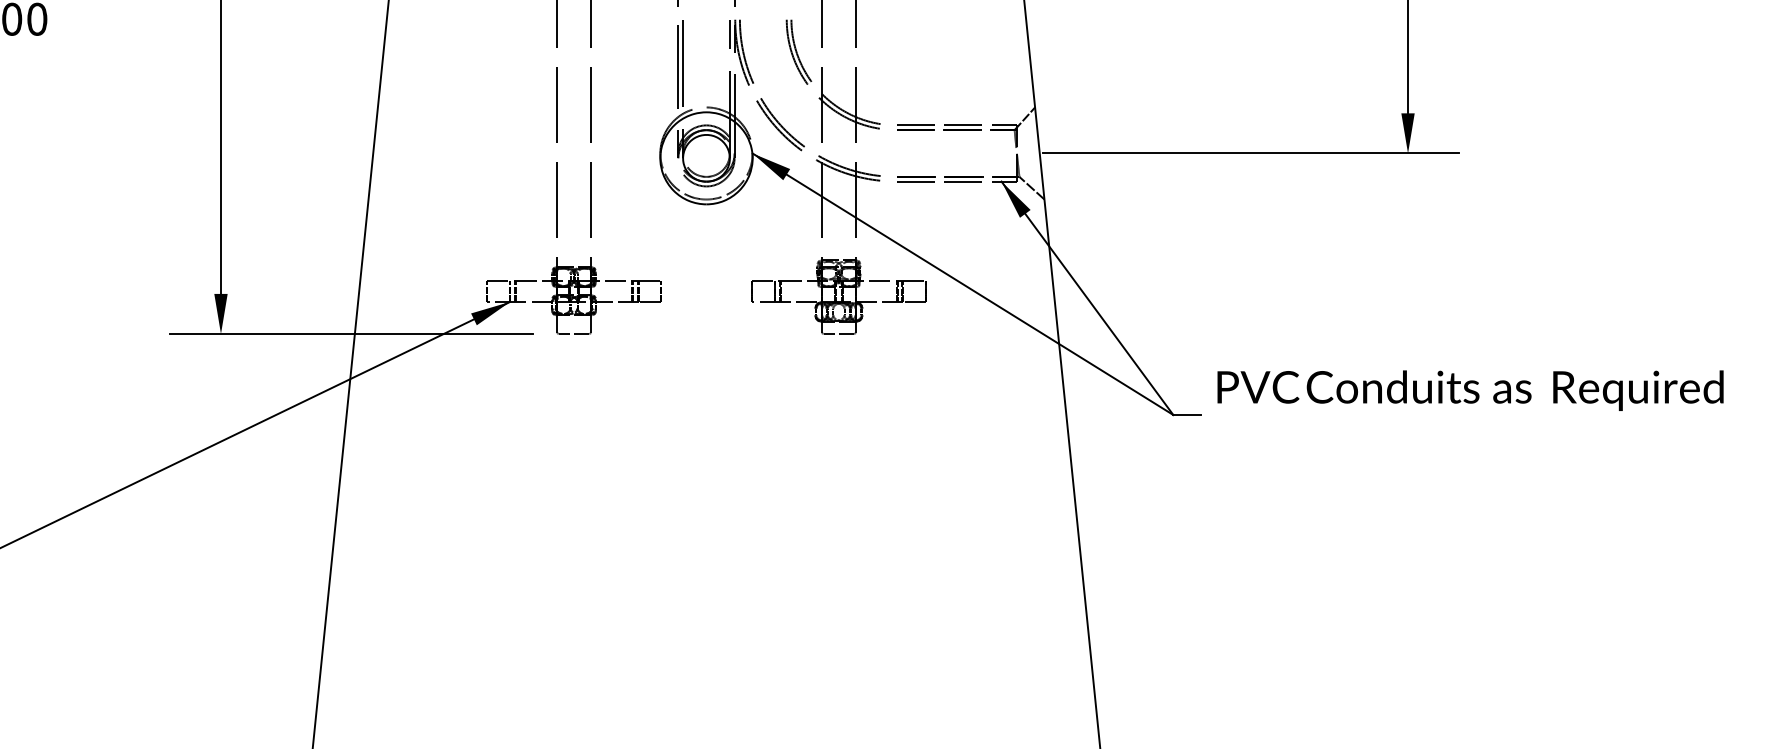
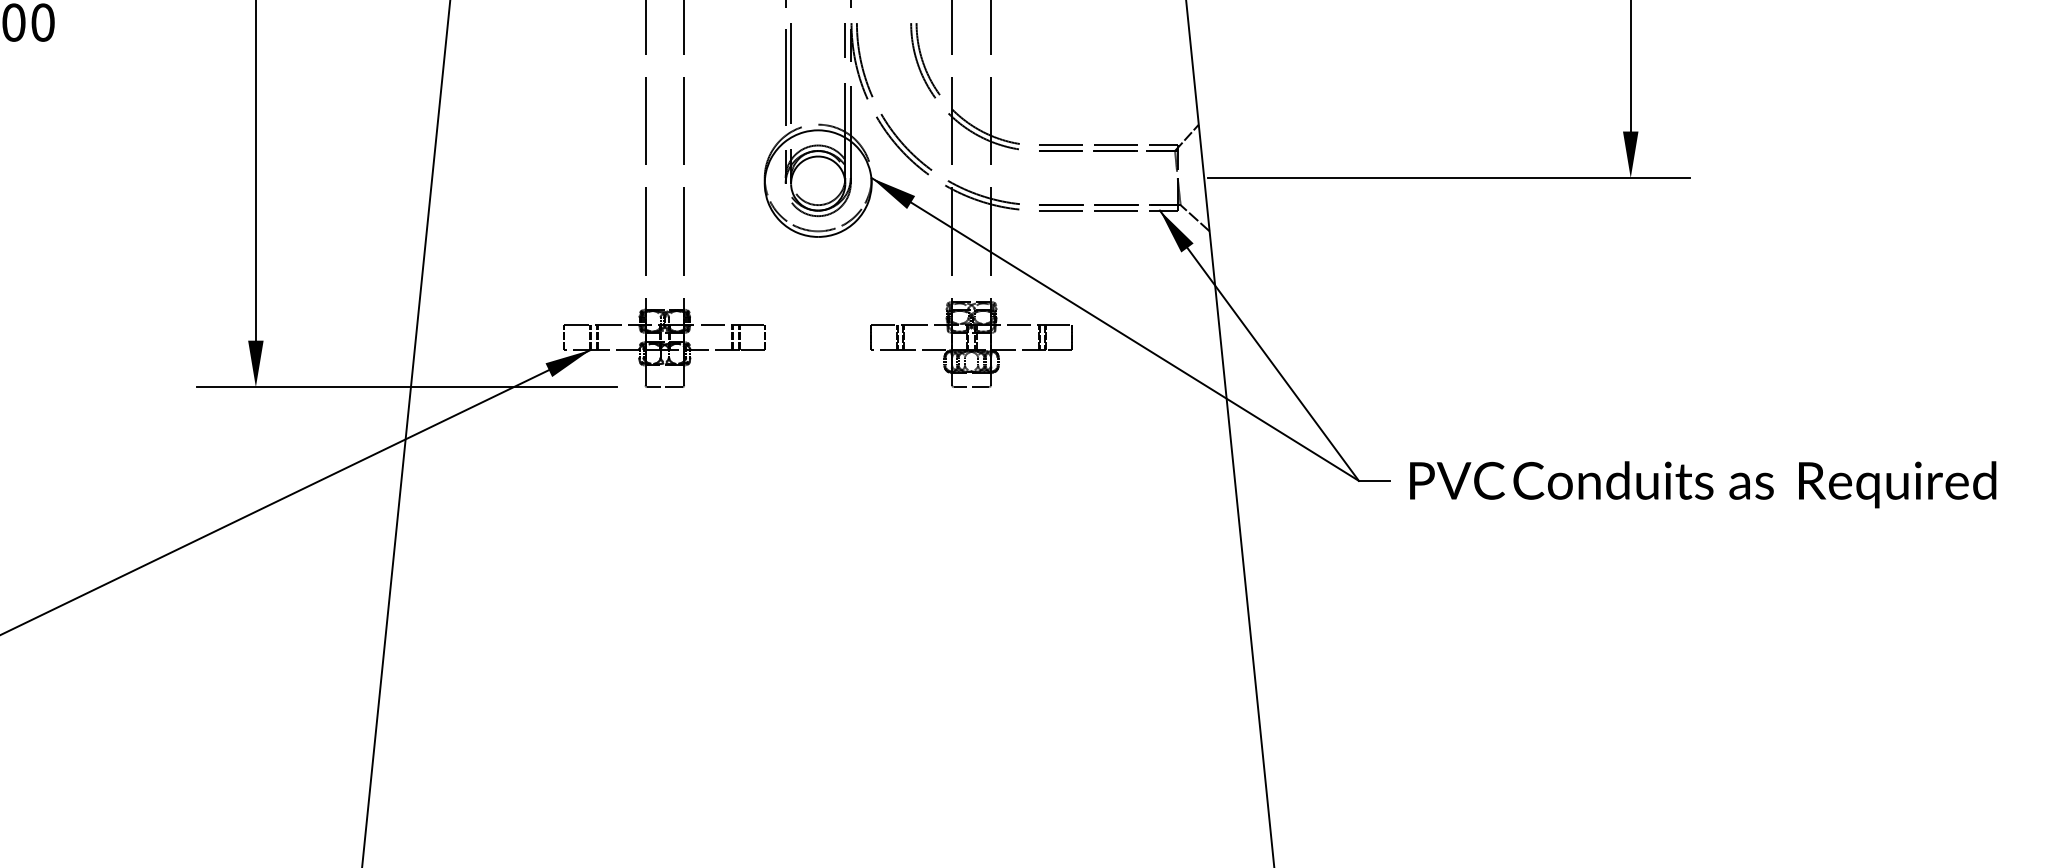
text: (1470, 390) -> (1703, 484), moved

